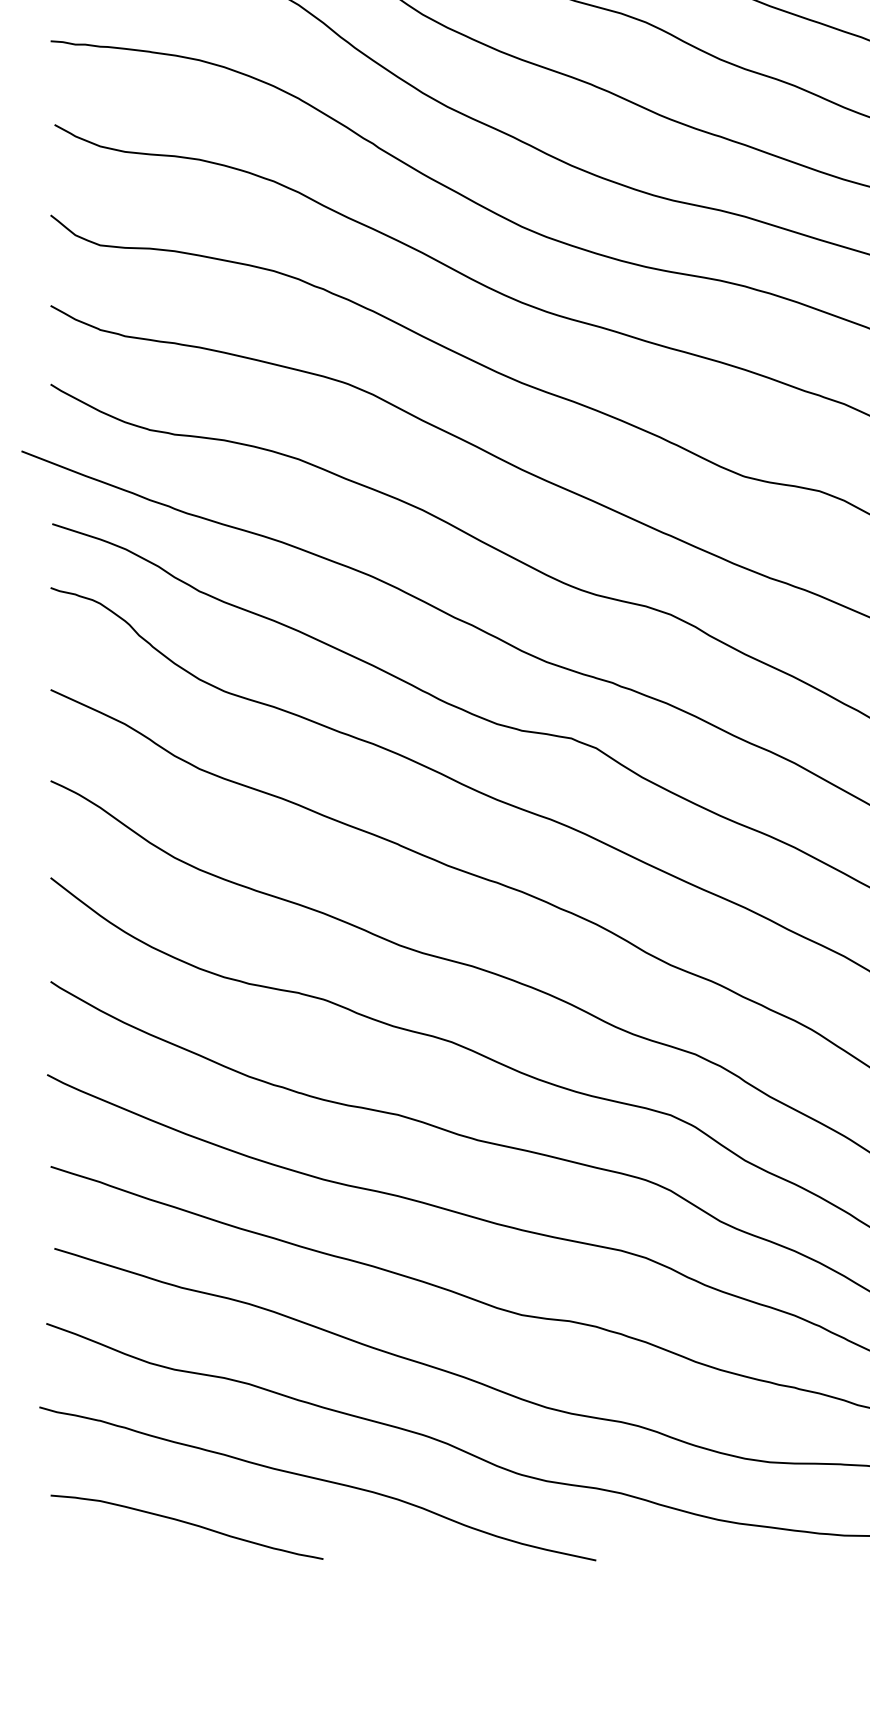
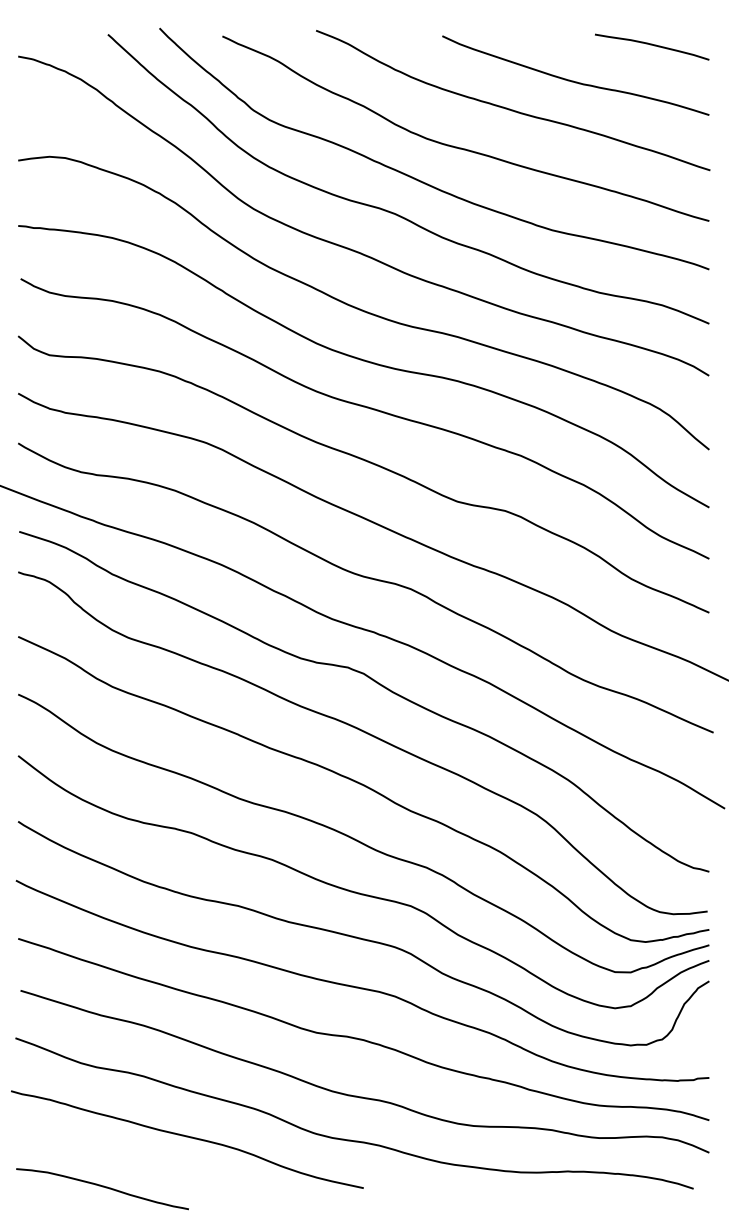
curve: (186, 1524) -> (102, 1187), moved

